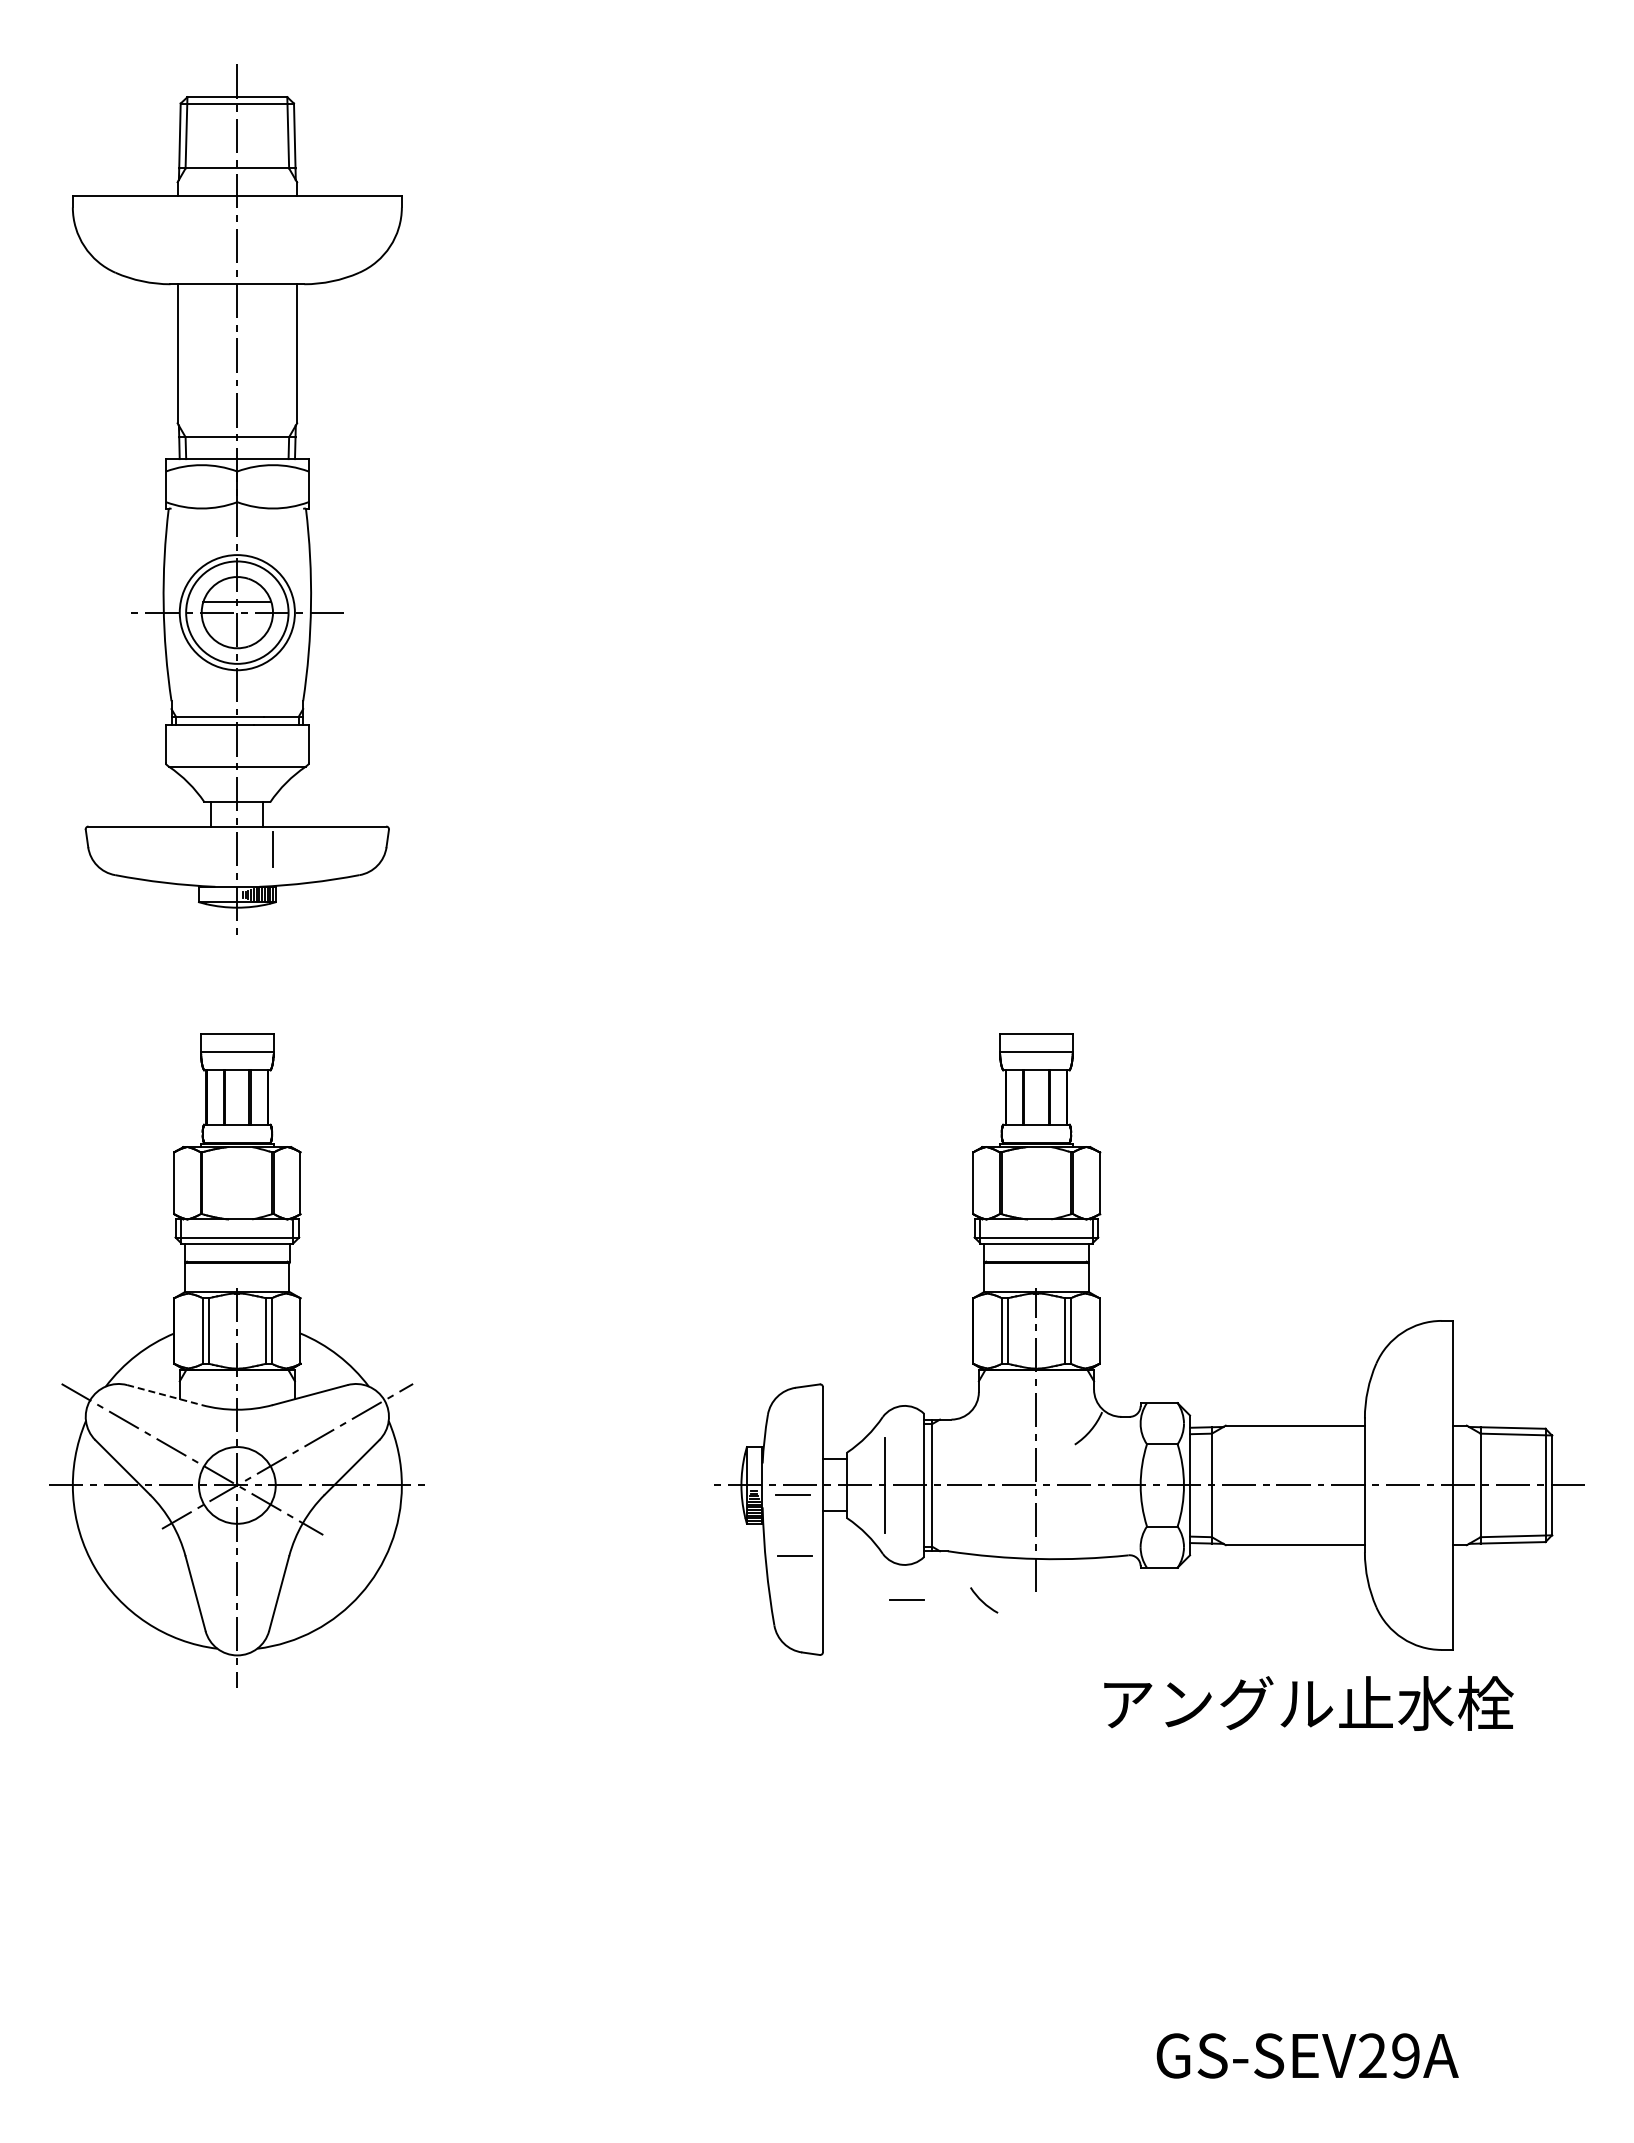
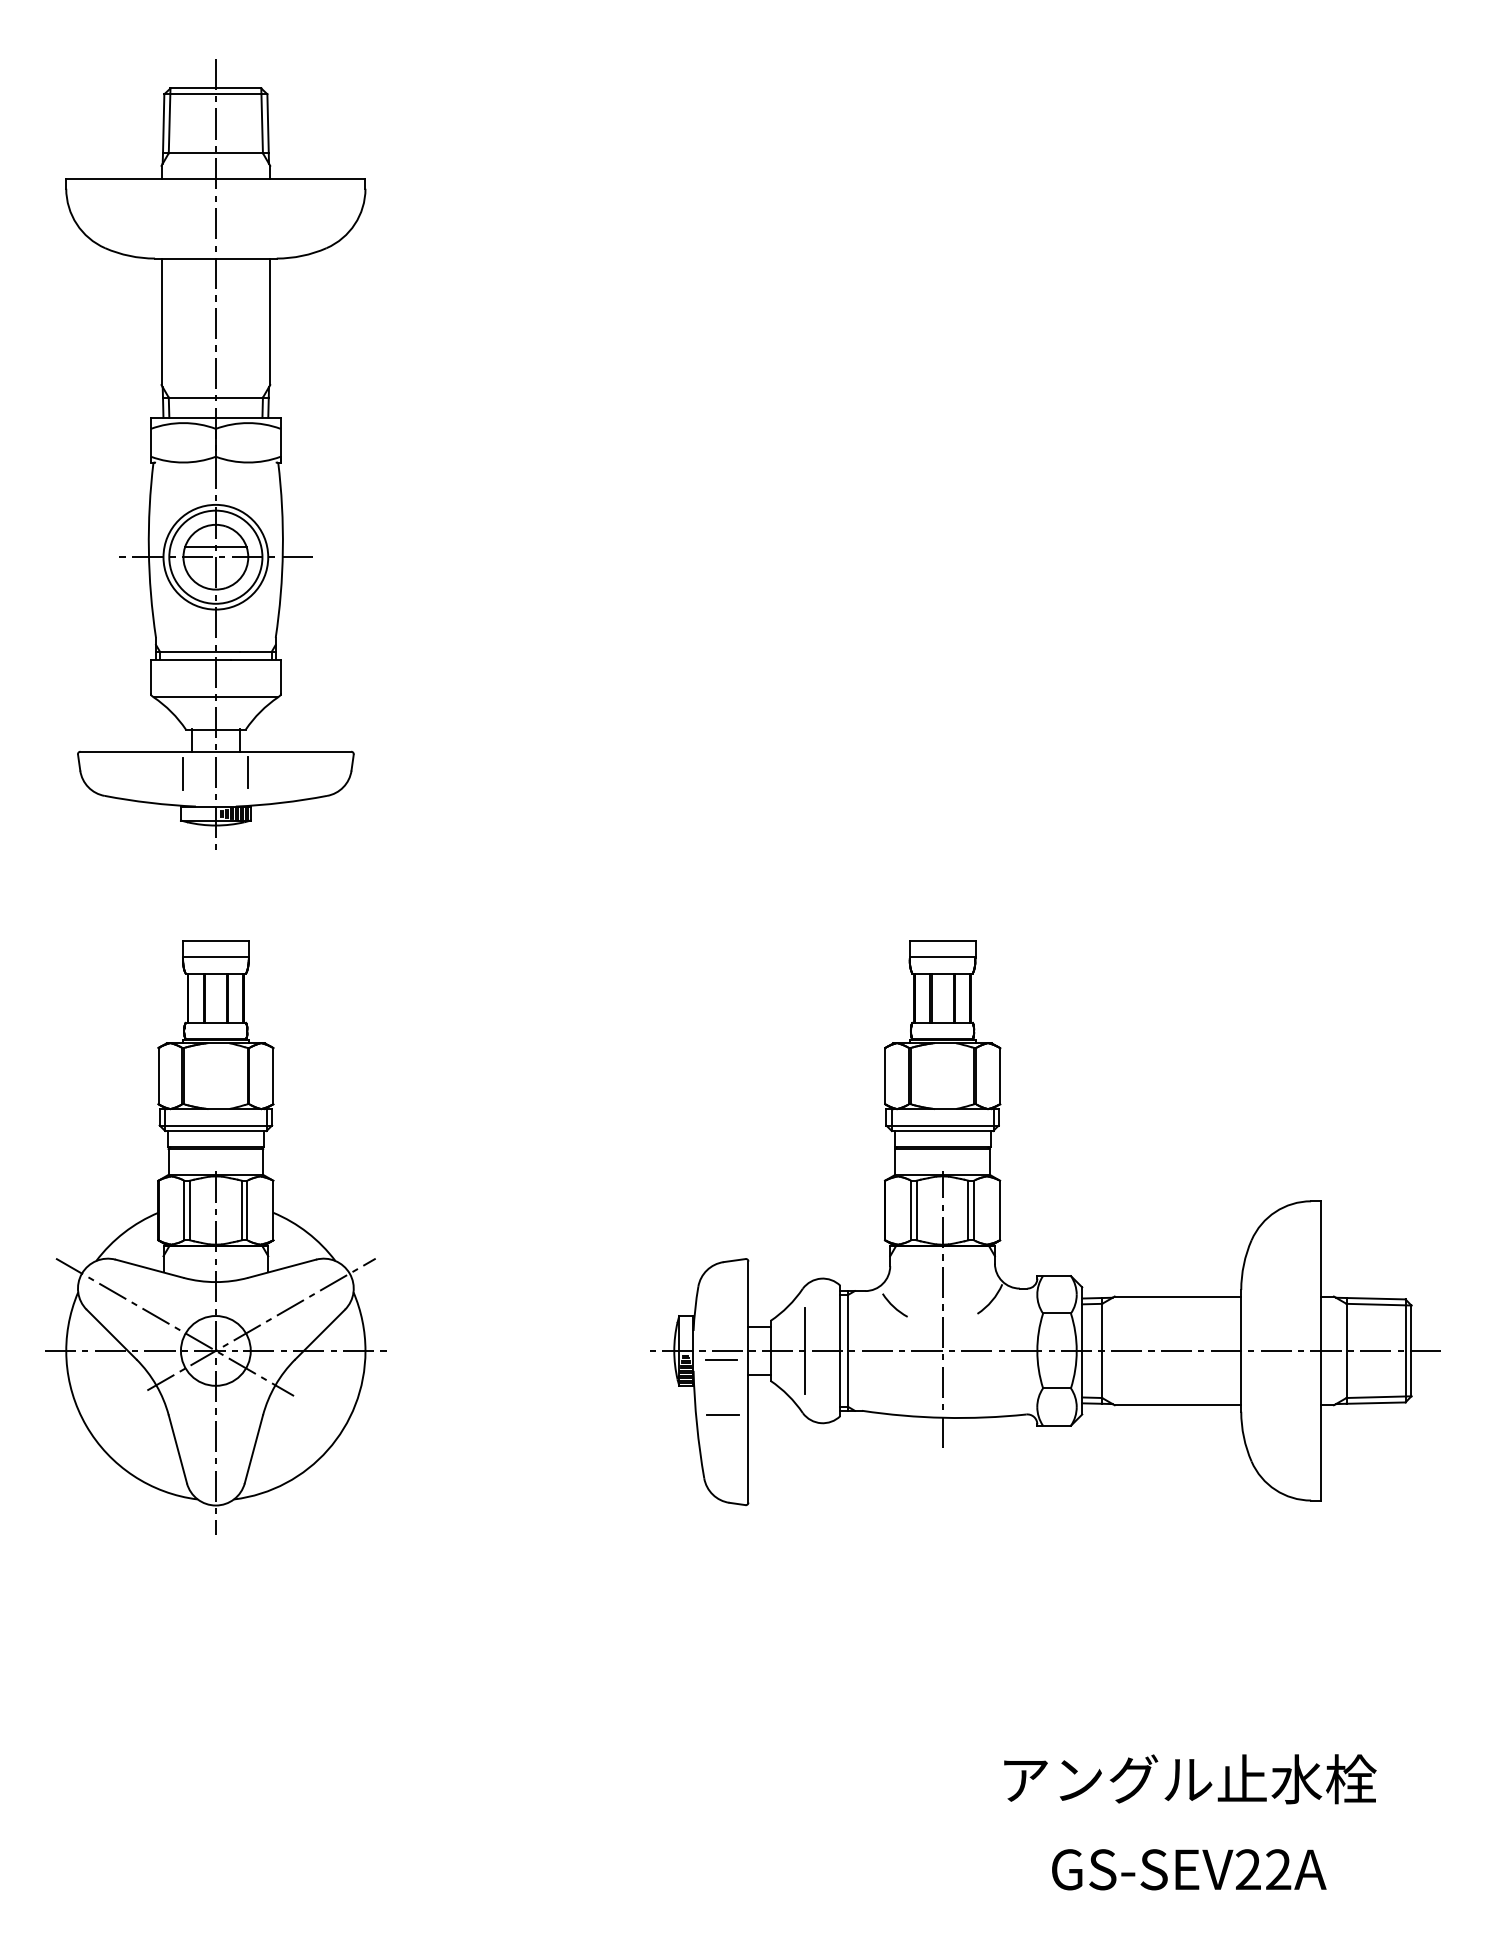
line: (201, 850) -> (183, 773), added
line: (164, 1395) -> (149, 1269), dashed -> solid
line: (906, 1599) -> (824, 1454), removed
arc: (983, 1601) -> (894, 1306), moved
text: (1308, 1703) -> (1189, 1779), moved
text: (1405, 2055) -> (1278, 1869), GS-SEV29A -> GS-SEV22A

